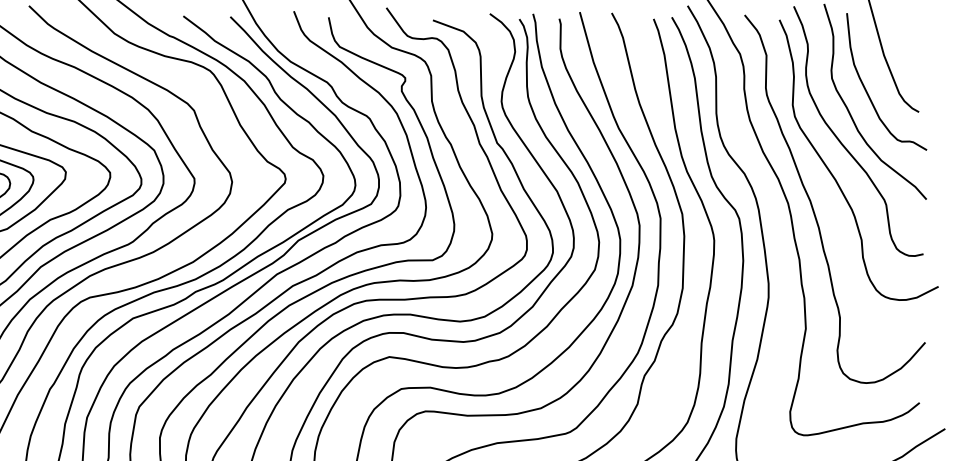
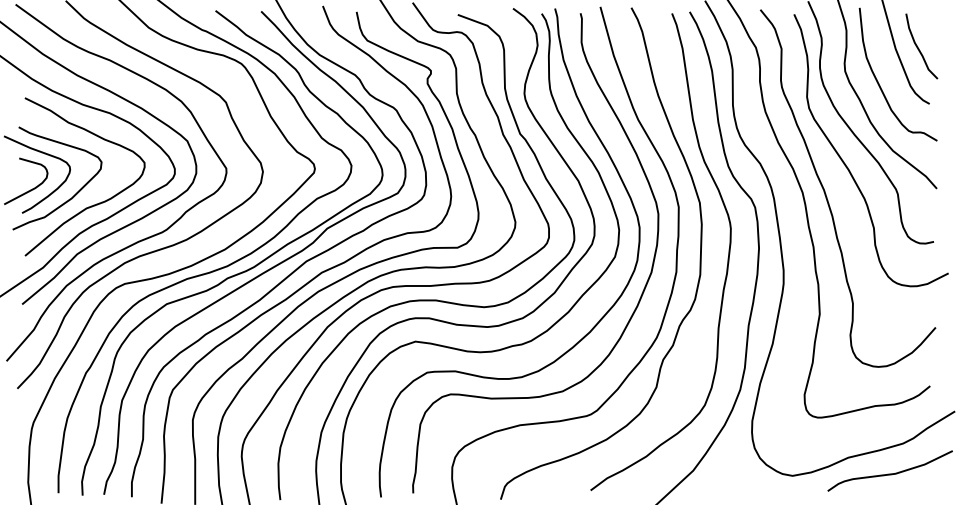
curve: (908, 55) -> (919, 48), added

